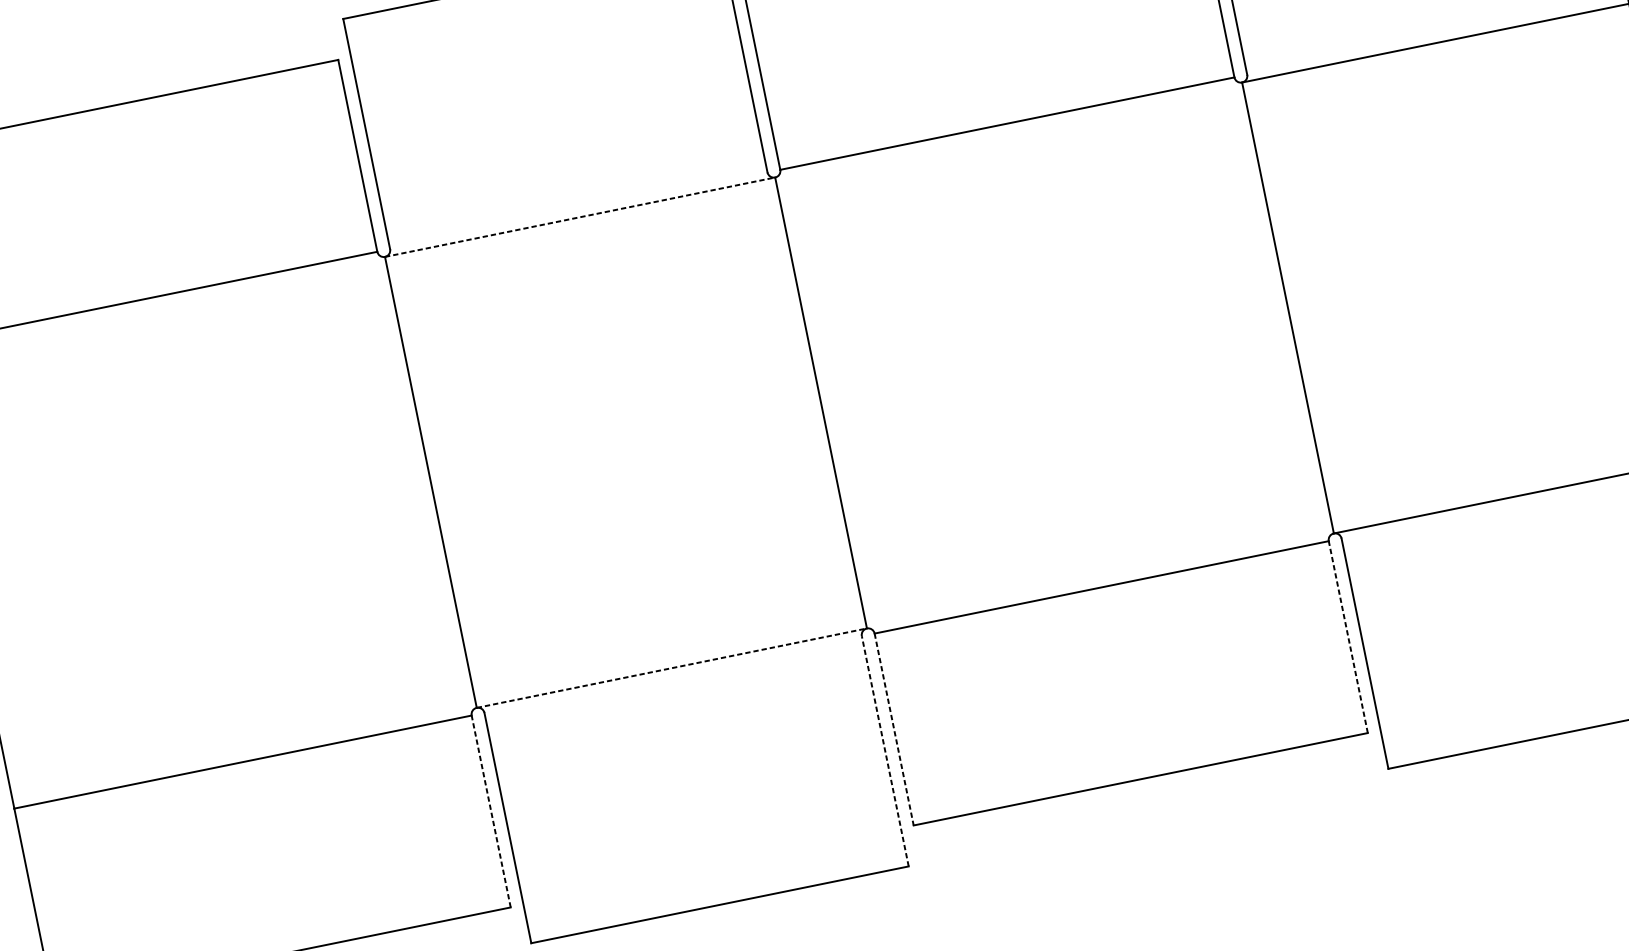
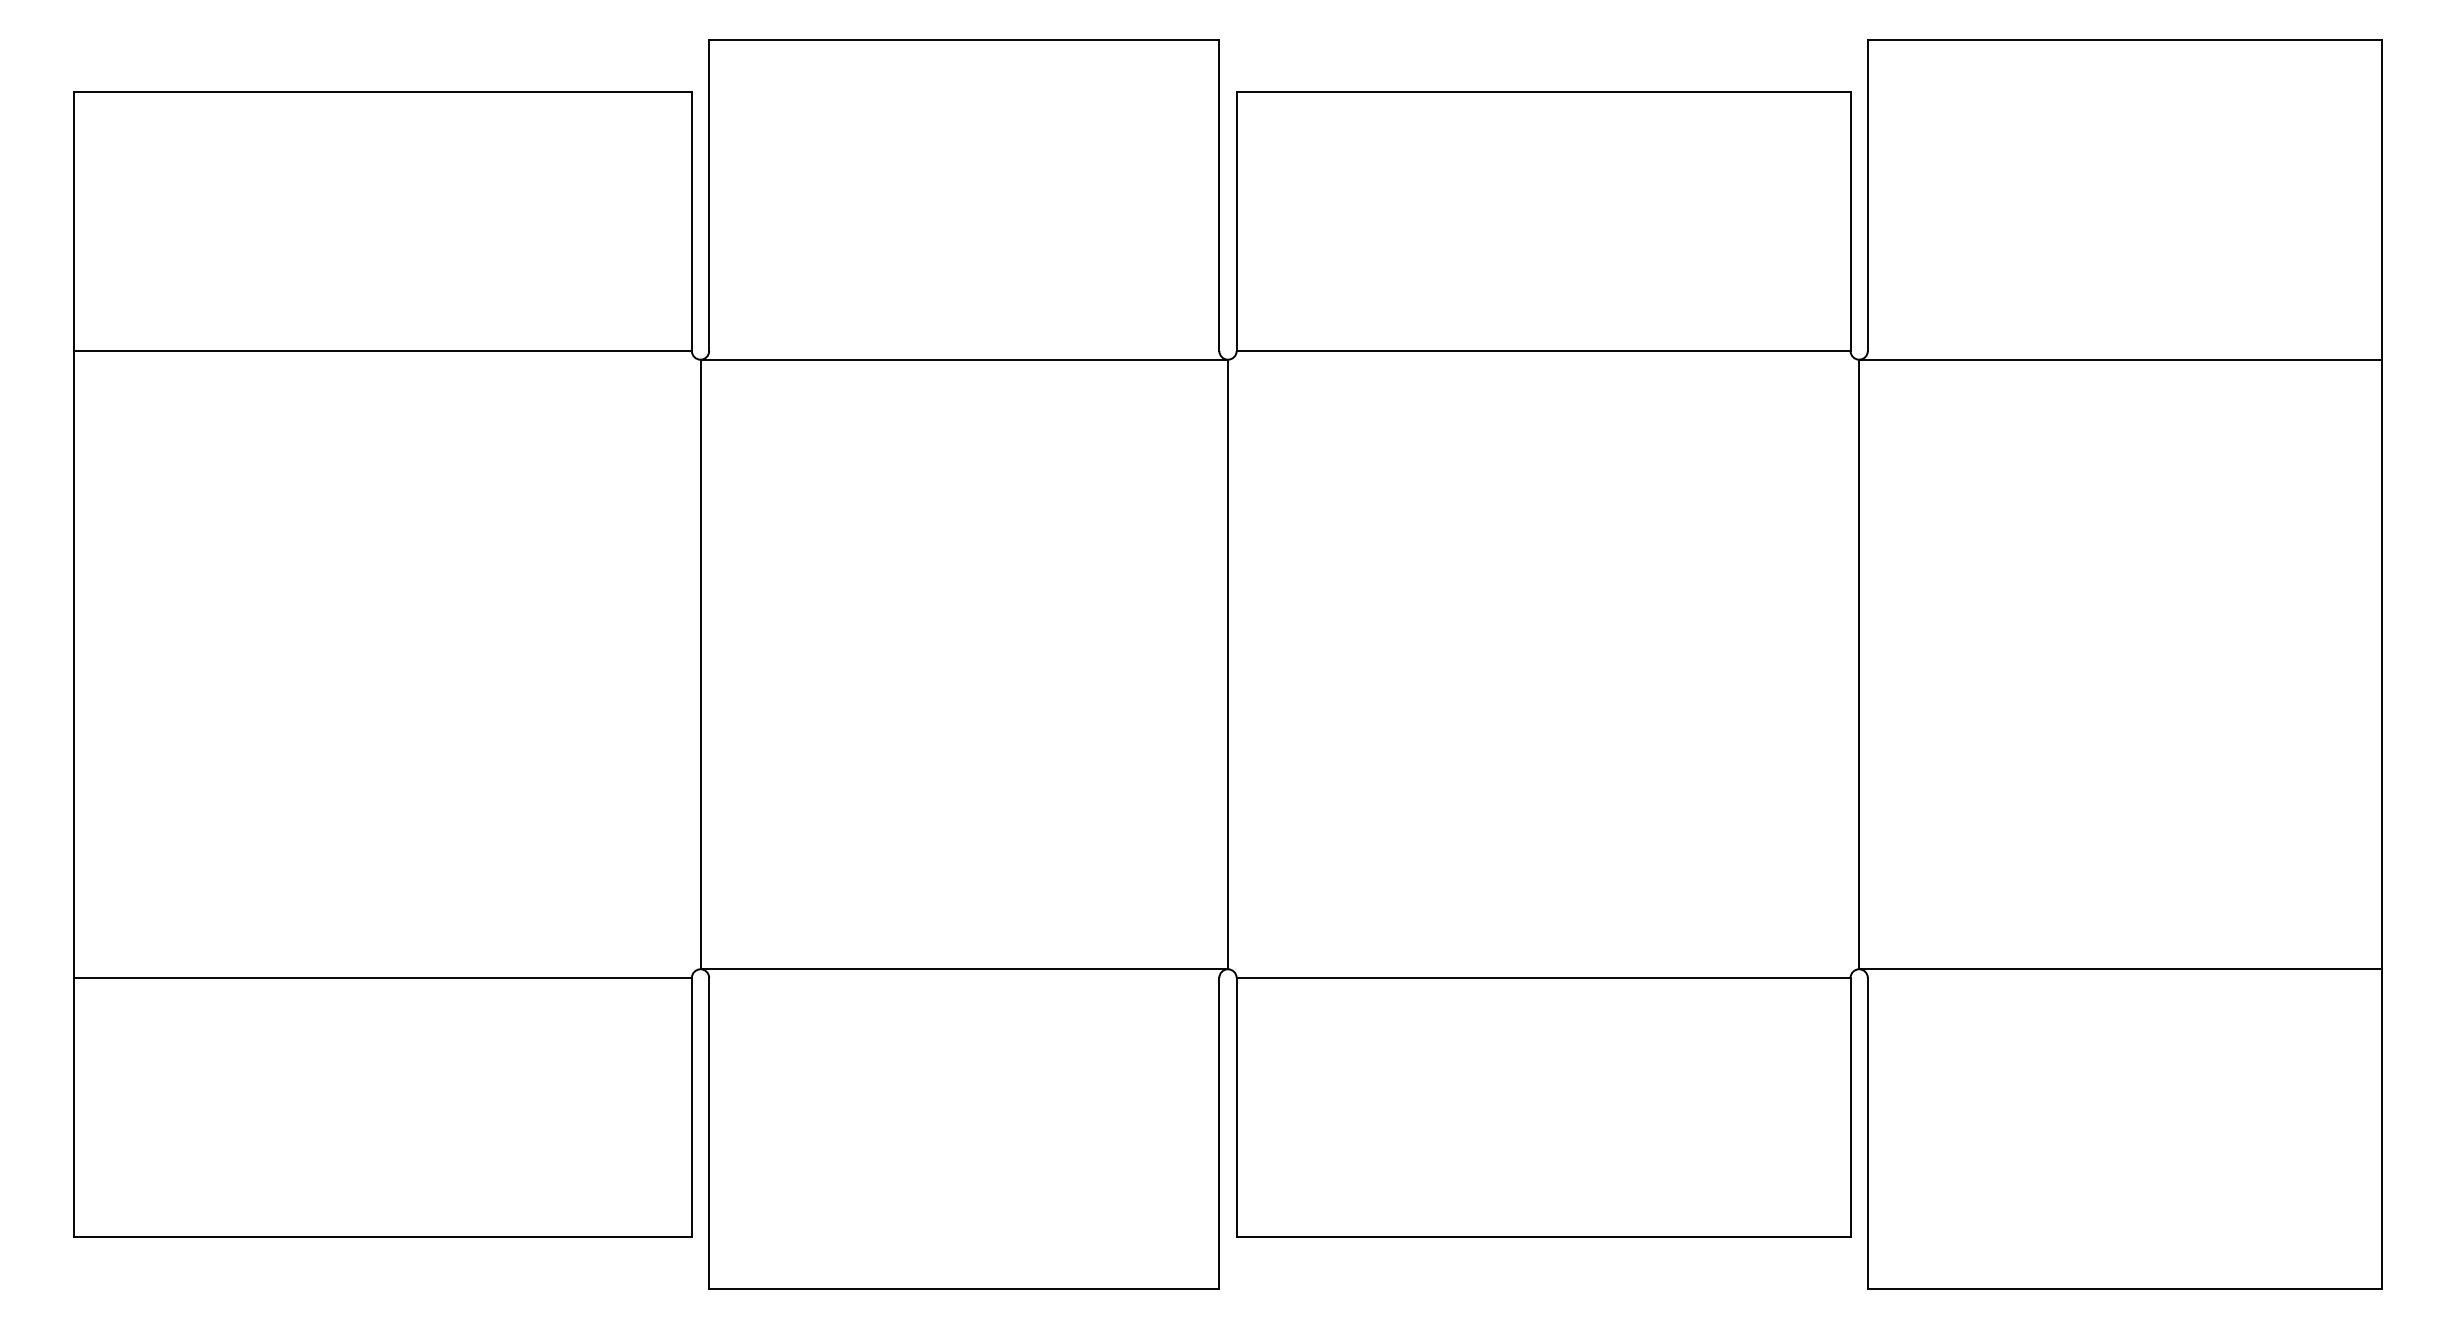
line: (580, 217) -> (964, 359), dashed -> solid
line: (1348, 637) -> (1850, 1107), dashed -> solid
line: (672, 668) -> (964, 969), dashed -> solid
line: (894, 729) -> (1236, 1107), dashed -> solid
line: (885, 751) -> (1219, 1133), dashed -> solid
line: (490, 811) -> (691, 1107), dashed -> solid

